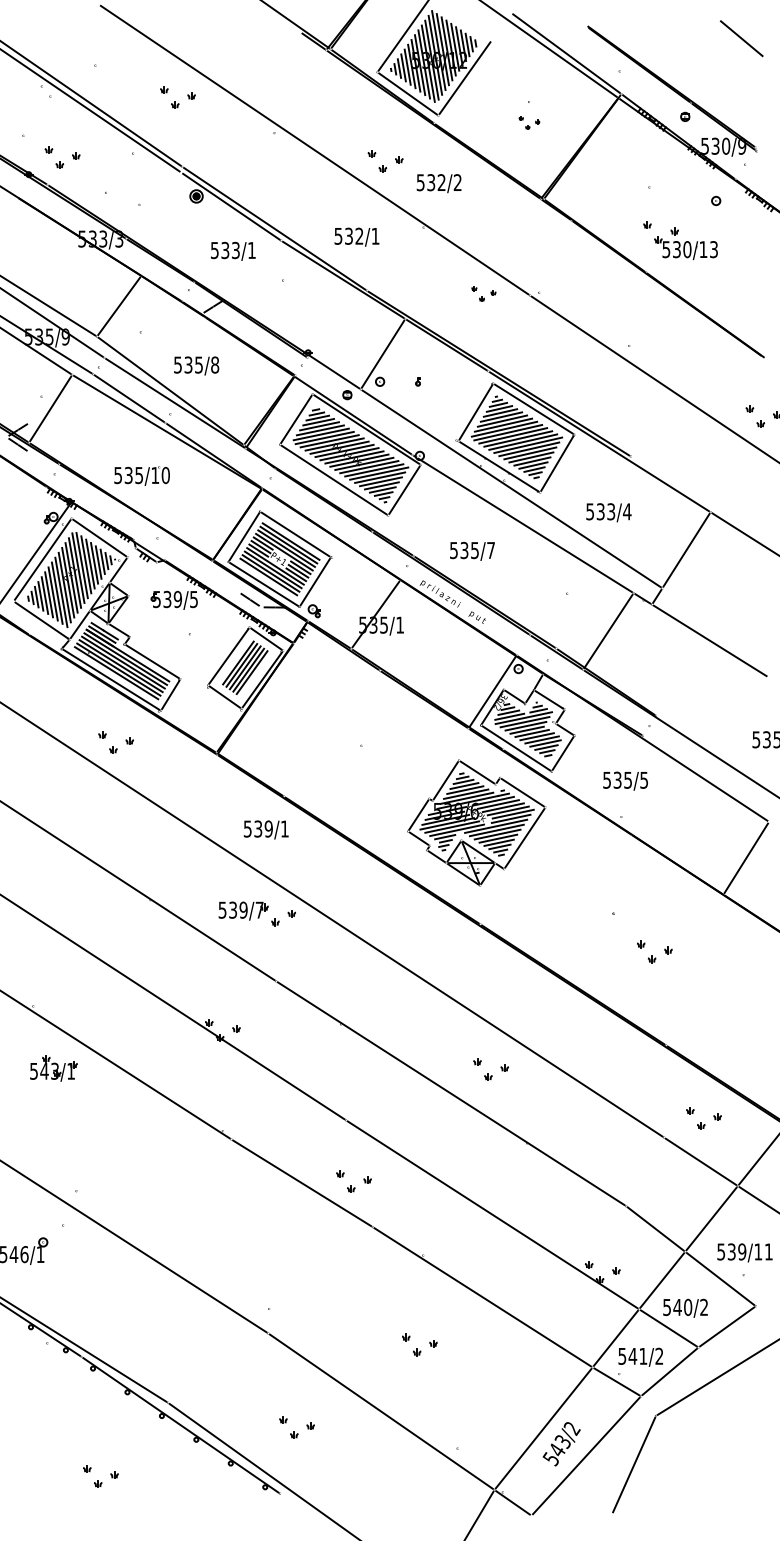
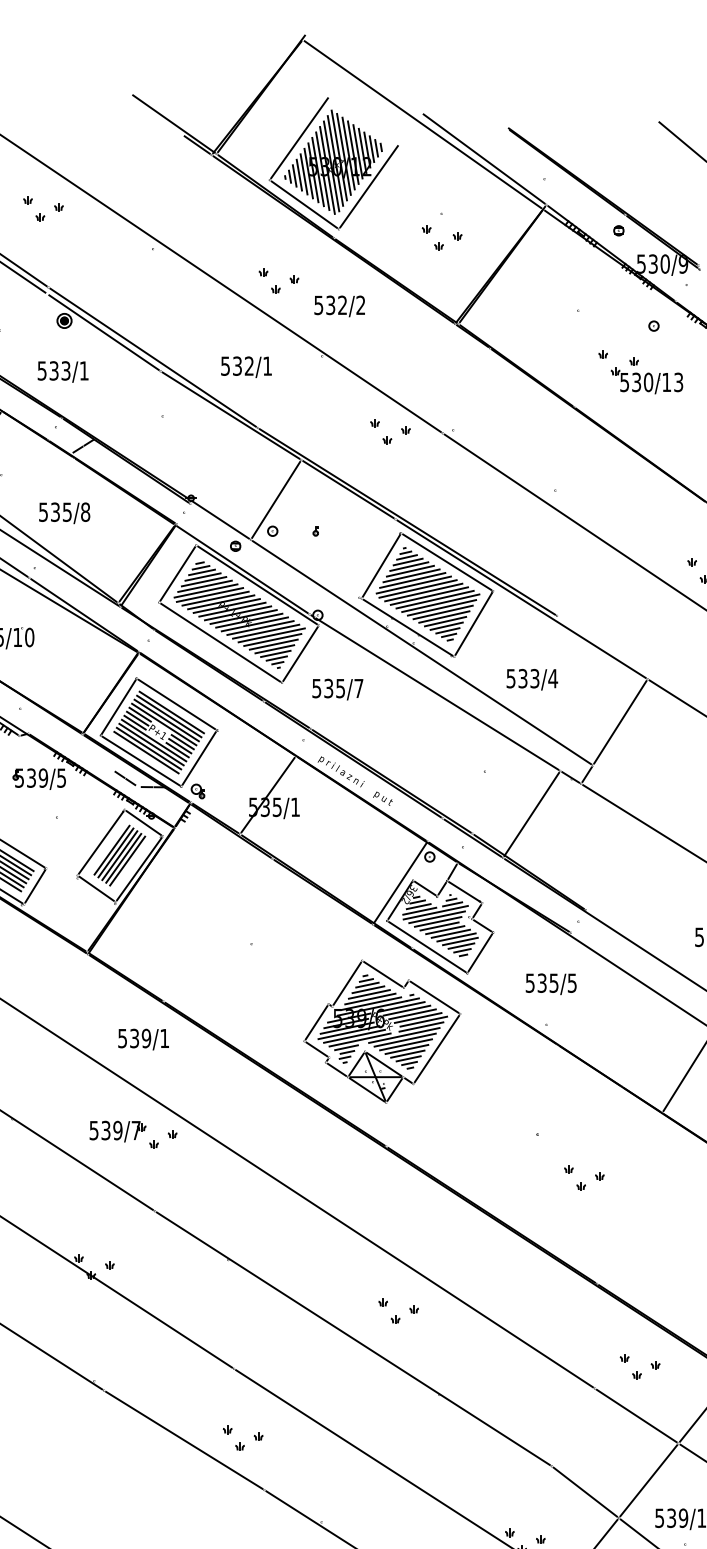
part: (529, 122) -> (442, 237), size x1.67
part: (680, 240) -> (640, 372), moved
text: (233, 250) -> (63, 370), moved
part: (483, 293) -> (390, 431), size x1.43
text: (472, 550) -> (337, 688), moved

